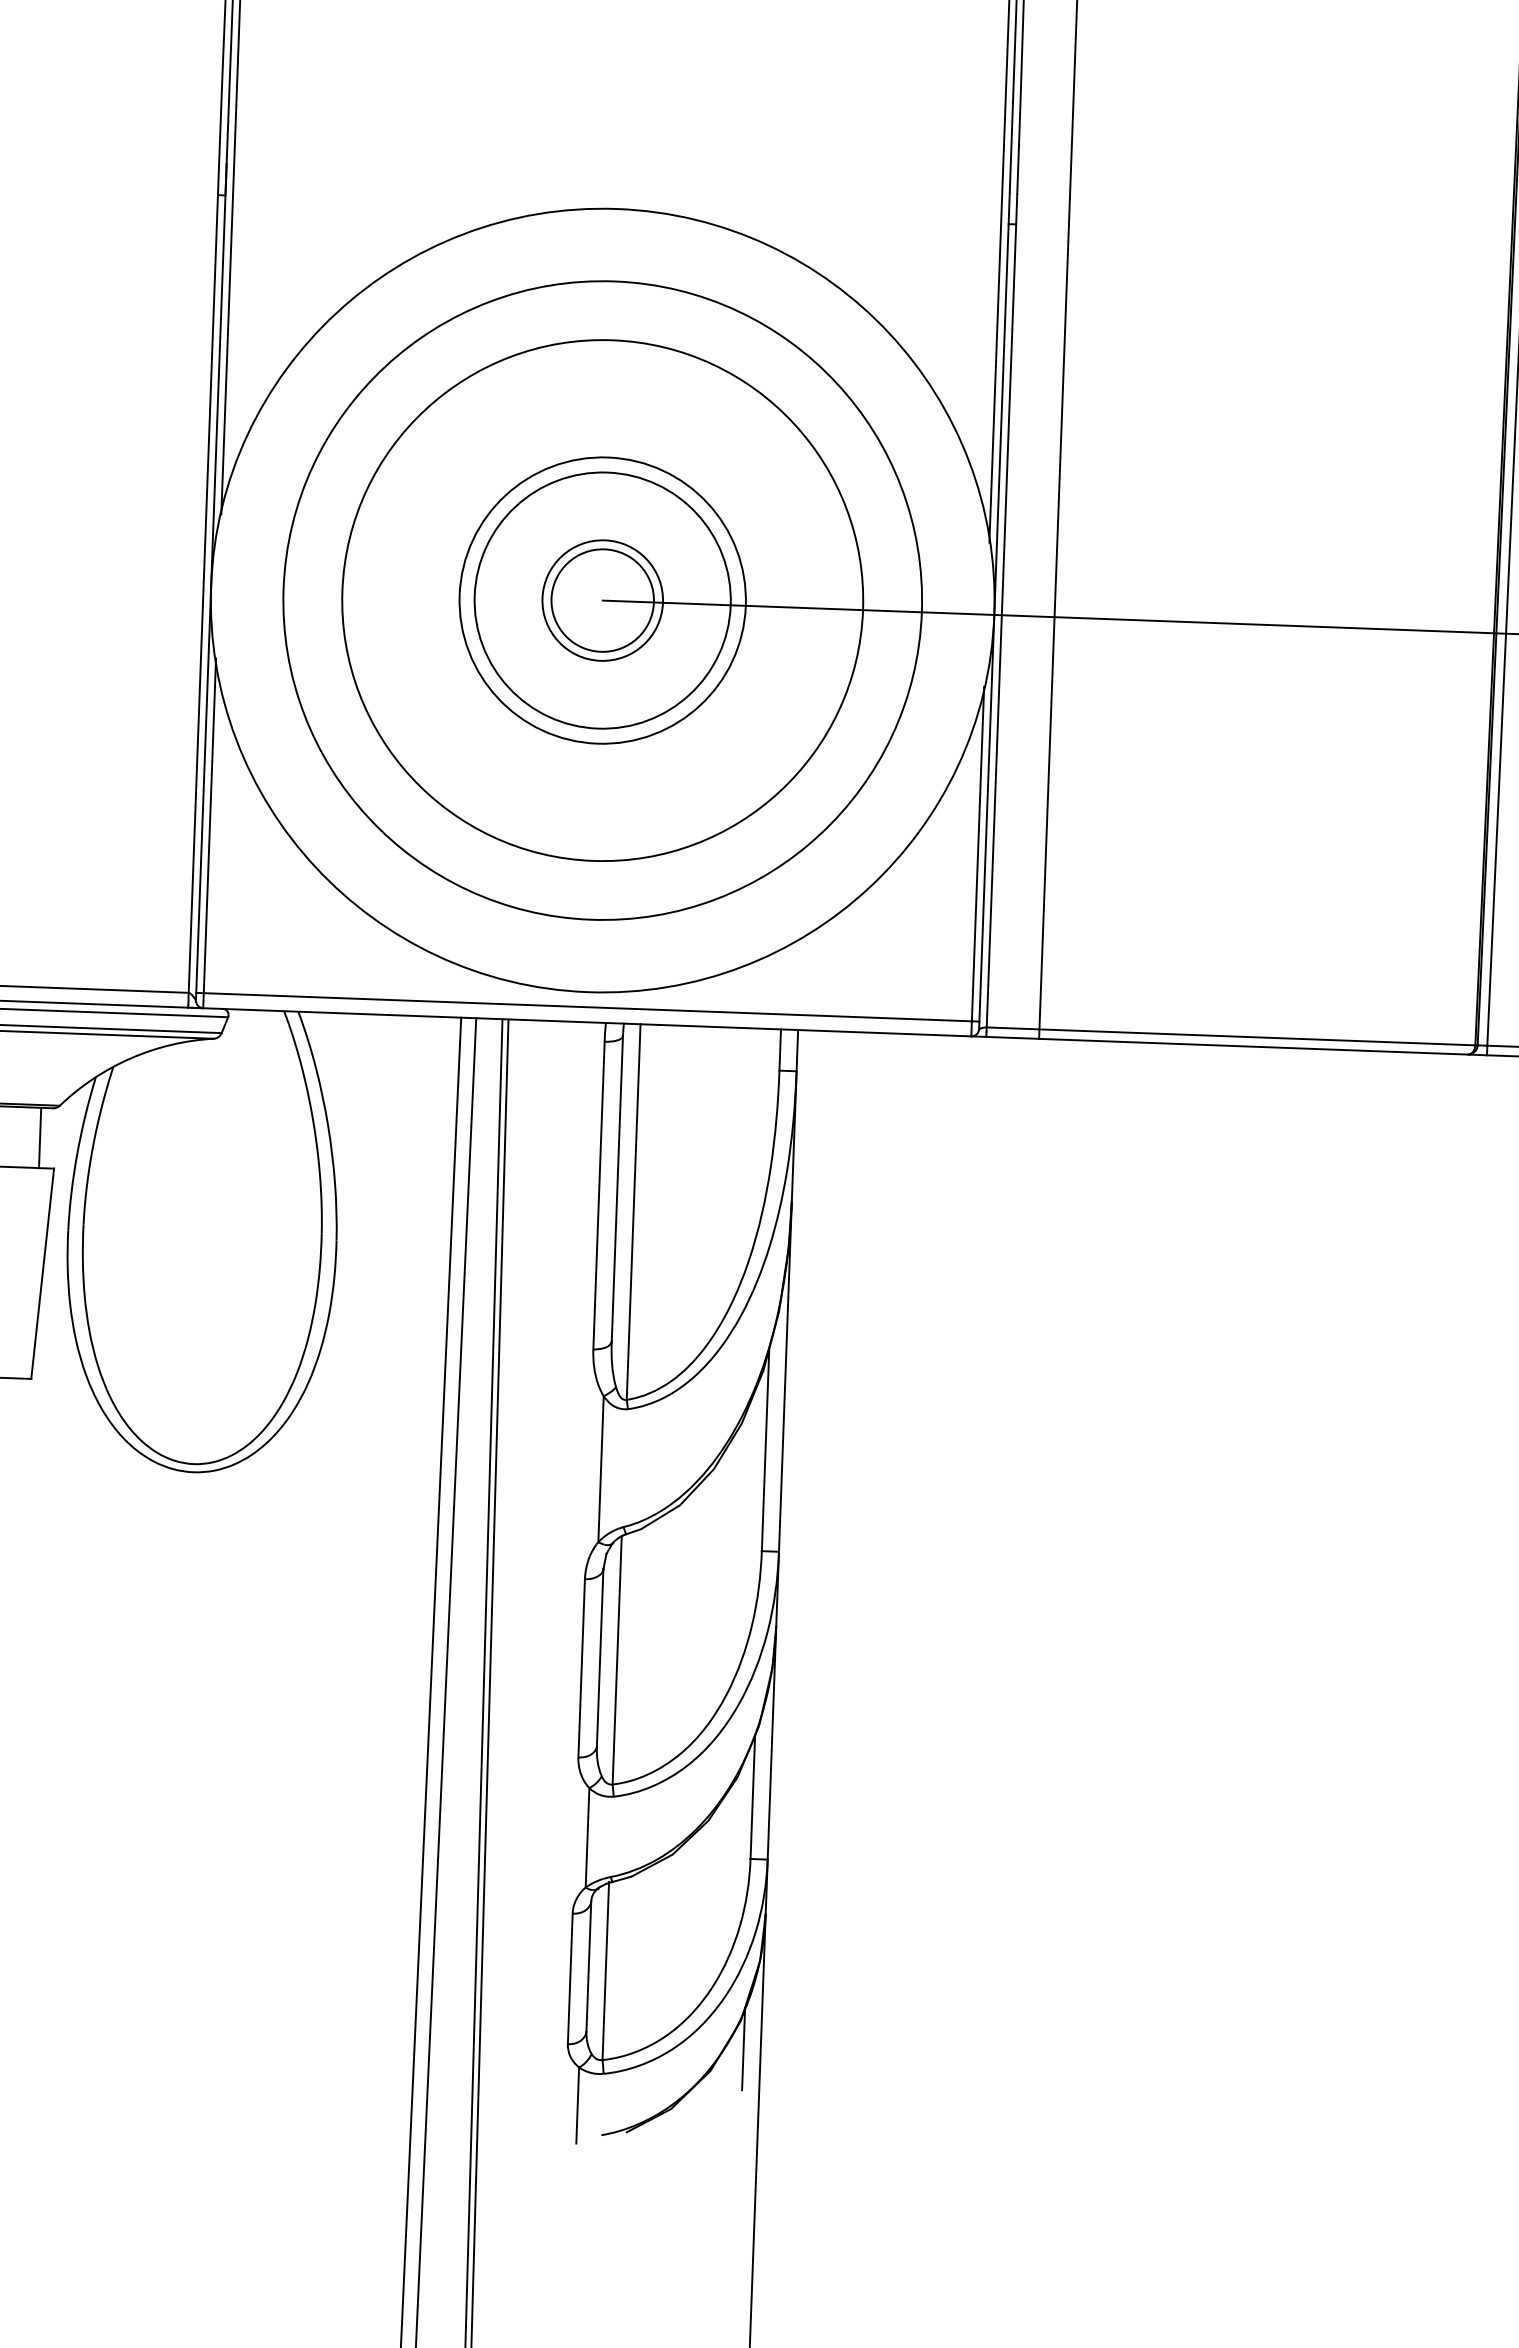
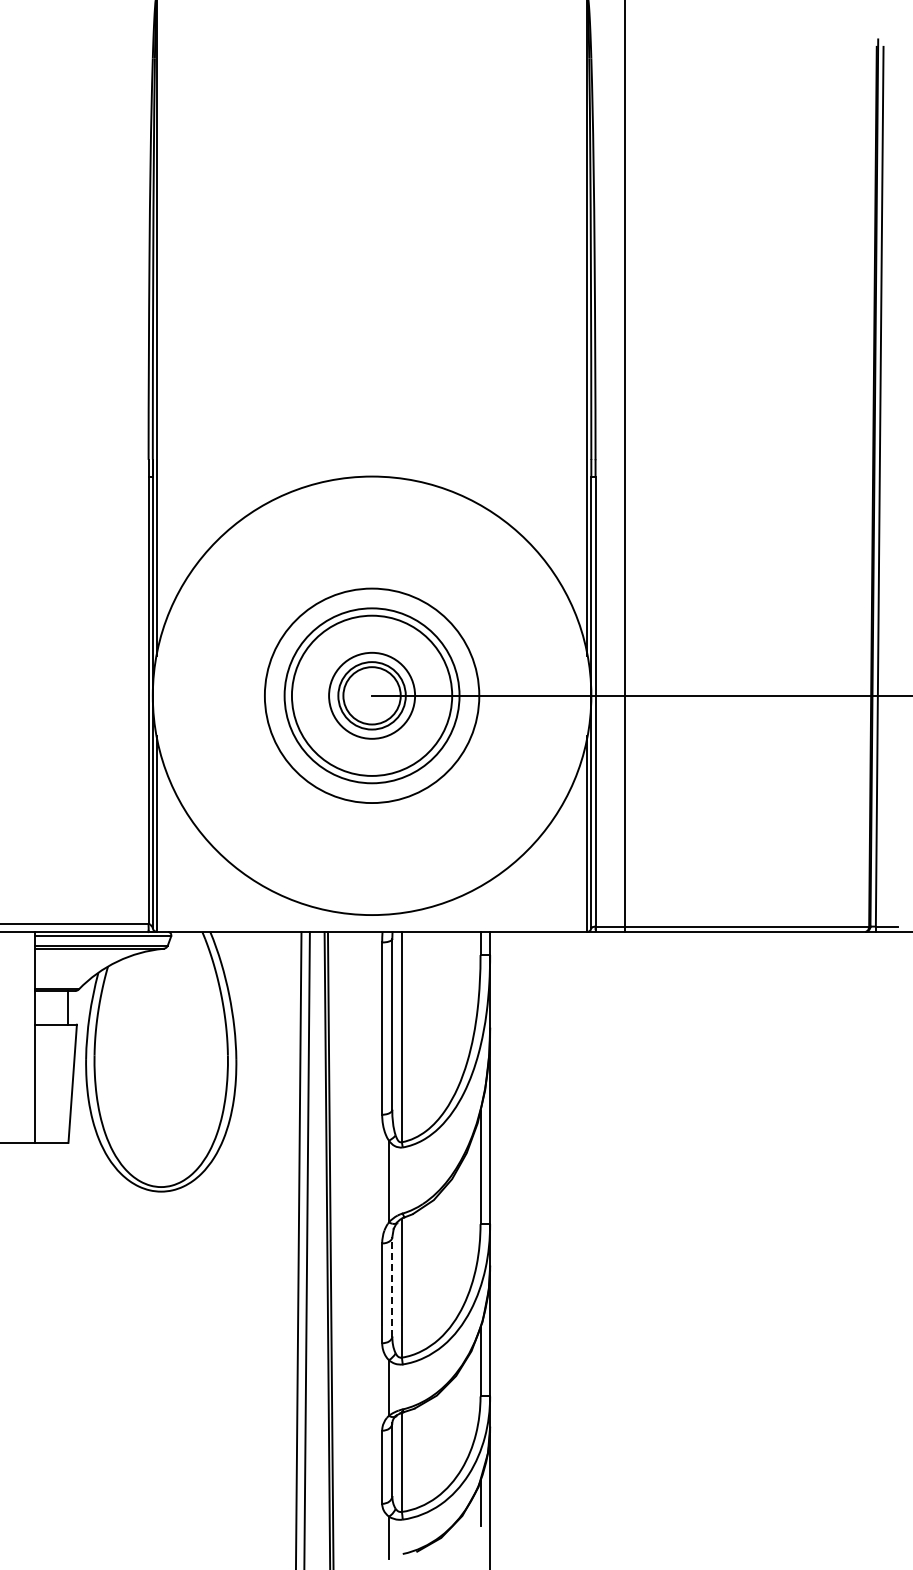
circle: (601, 599) -> (371, 695), size x0.6
circle: (601, 599) -> (371, 695), size x0.6
circle: (601, 599) -> (371, 695), size x0.6
line: (586, 1007) -> (371, 923), removed
line: (600, 1658) -> (392, 1287), solid -> dashed

